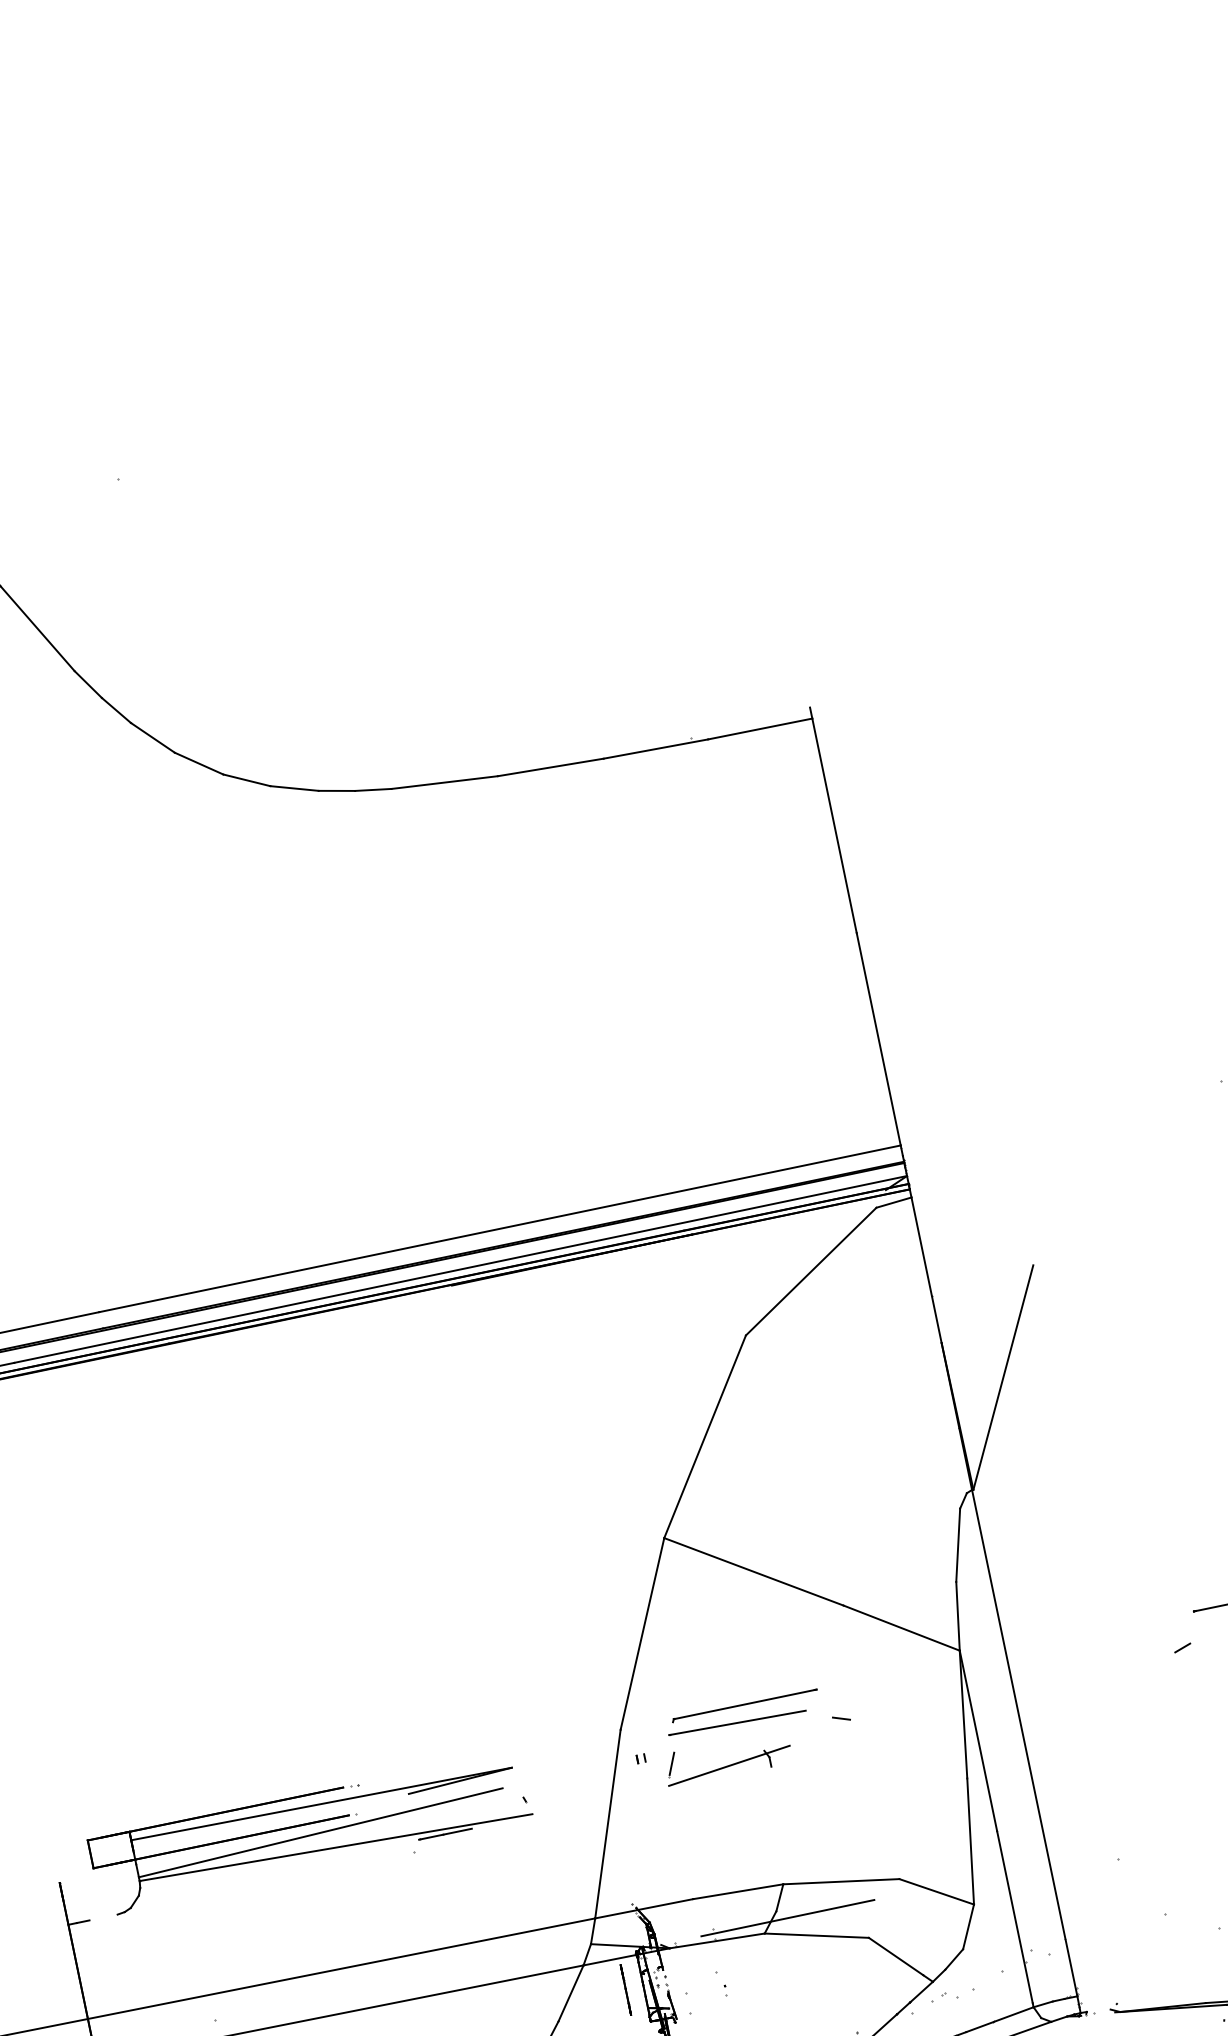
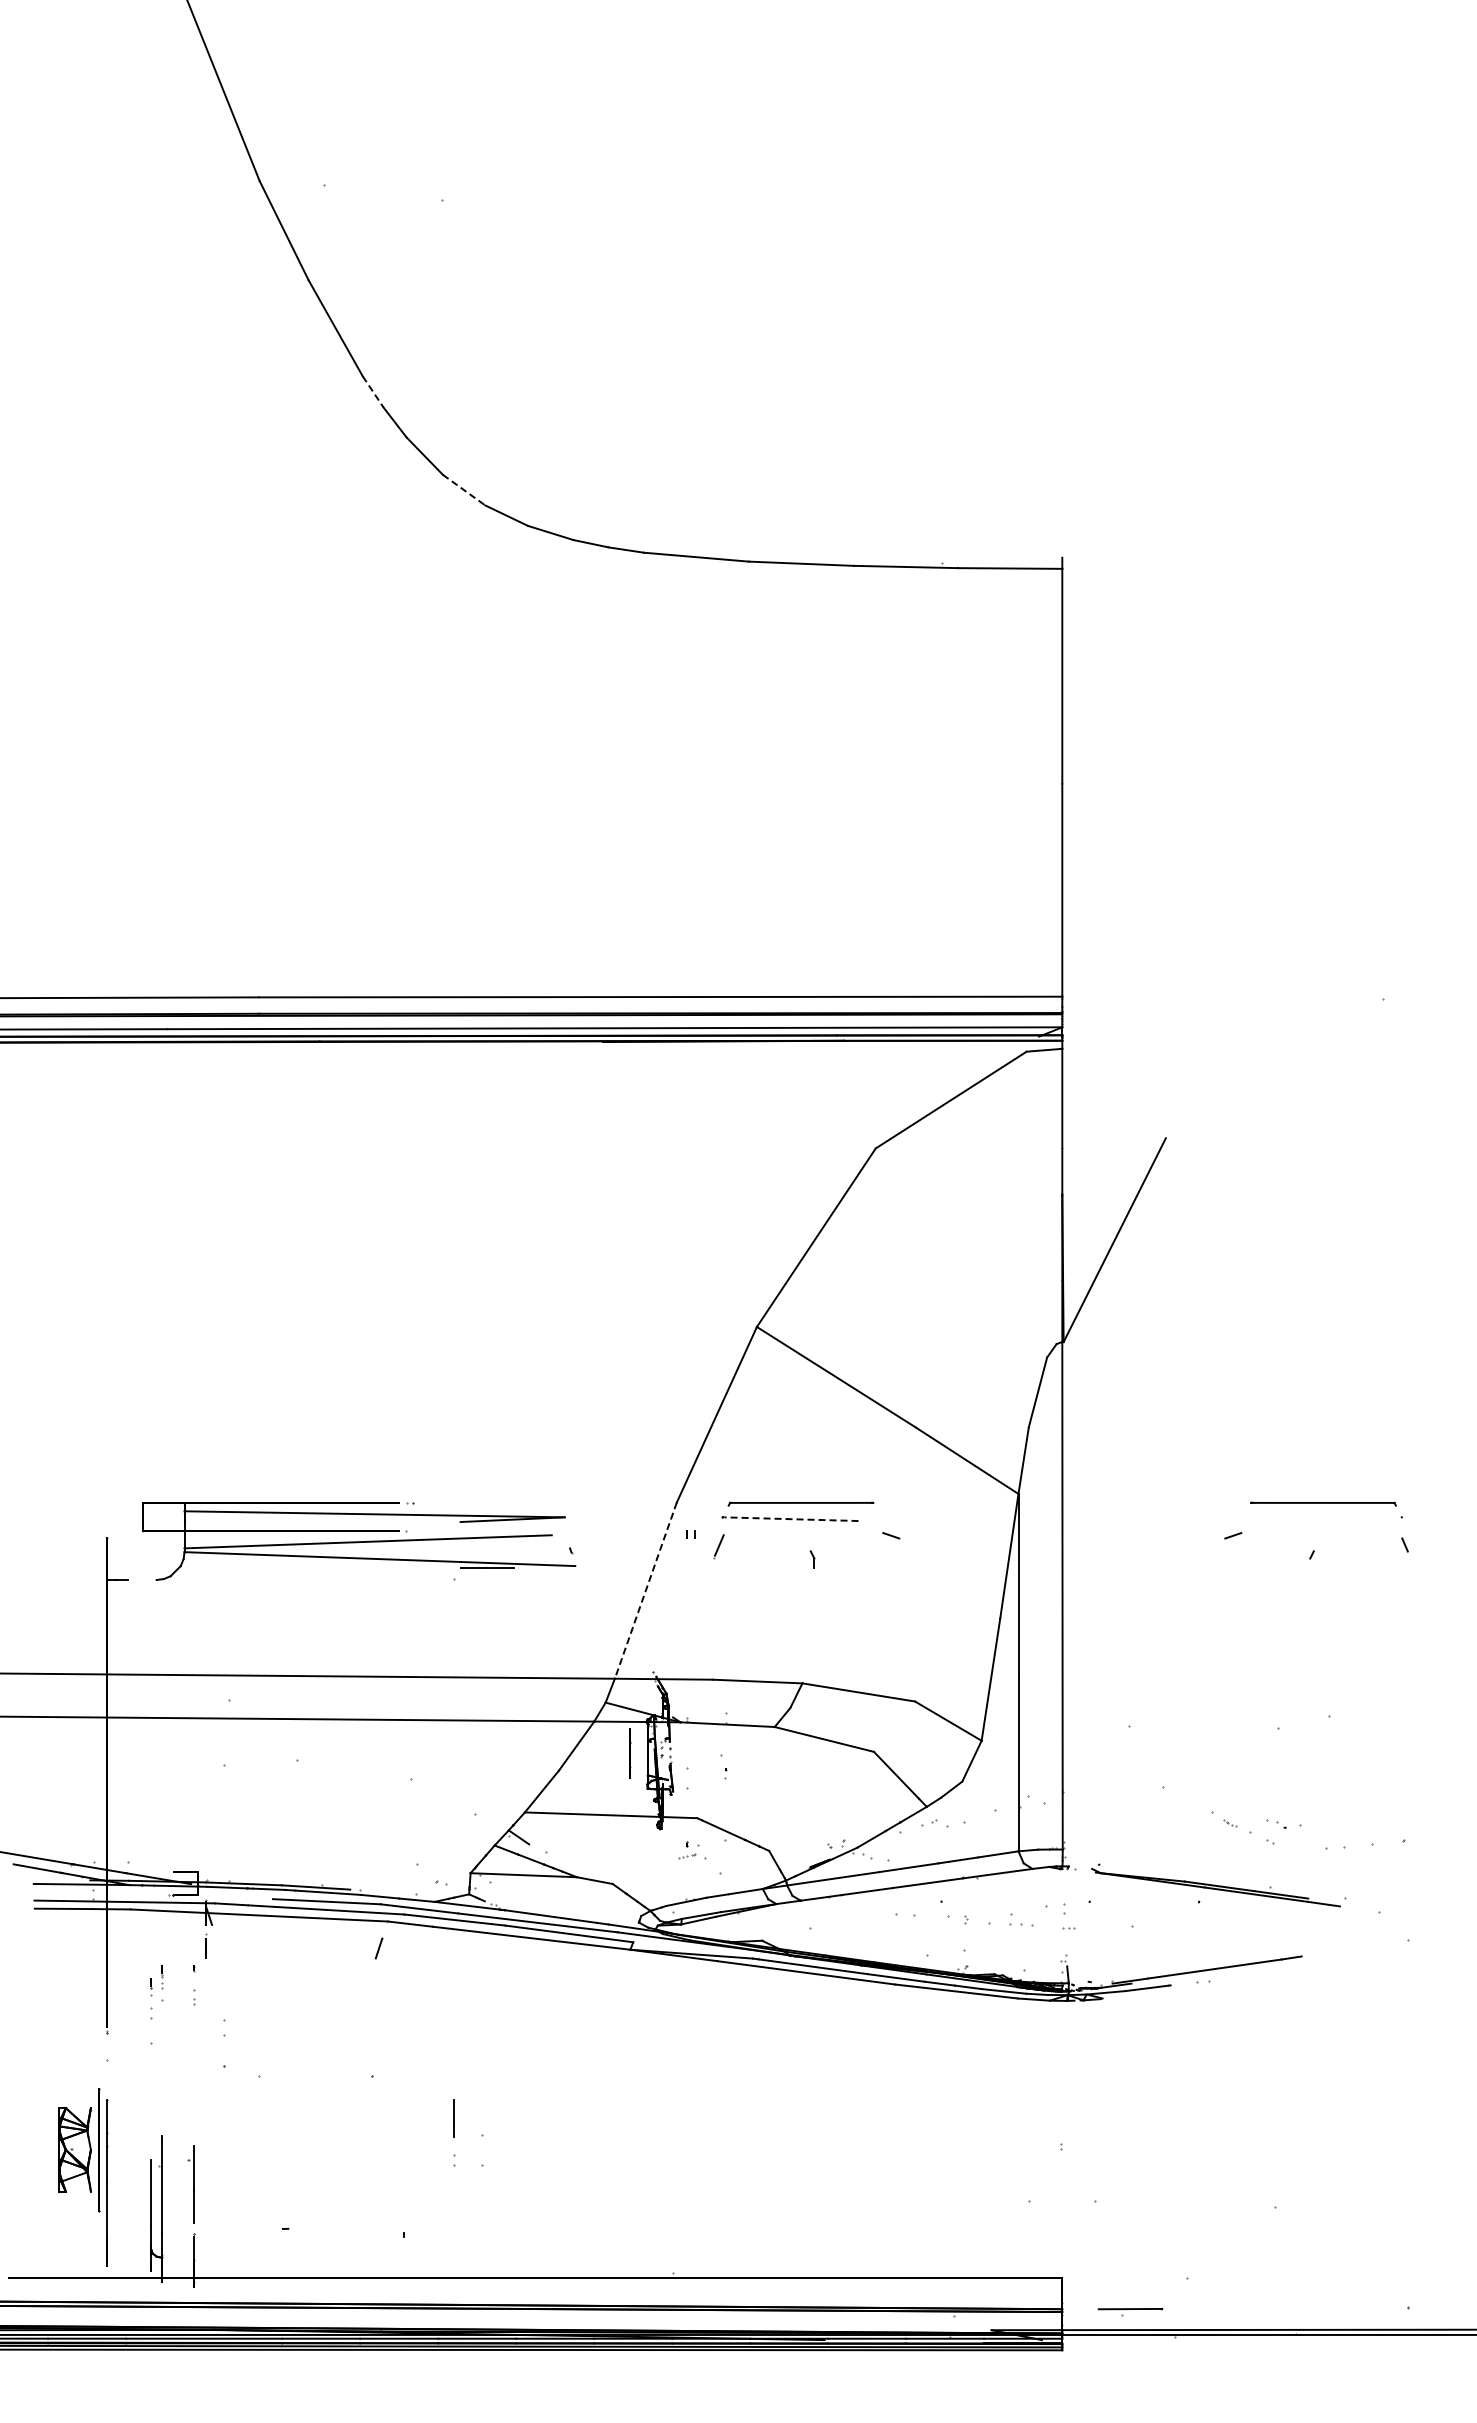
line: (88, 684) -> (373, 392), solid -> dashed
line: (199, 763) -> (464, 490), solid -> dashed
line: (738, 1723) -> (791, 1519), solid -> dashed
line: (729, 1765) -> (774, 1558), removed
line: (607, 1825) -> (645, 1591), solid -> dashed
line: (787, 1917) -> (799, 1716), removed

